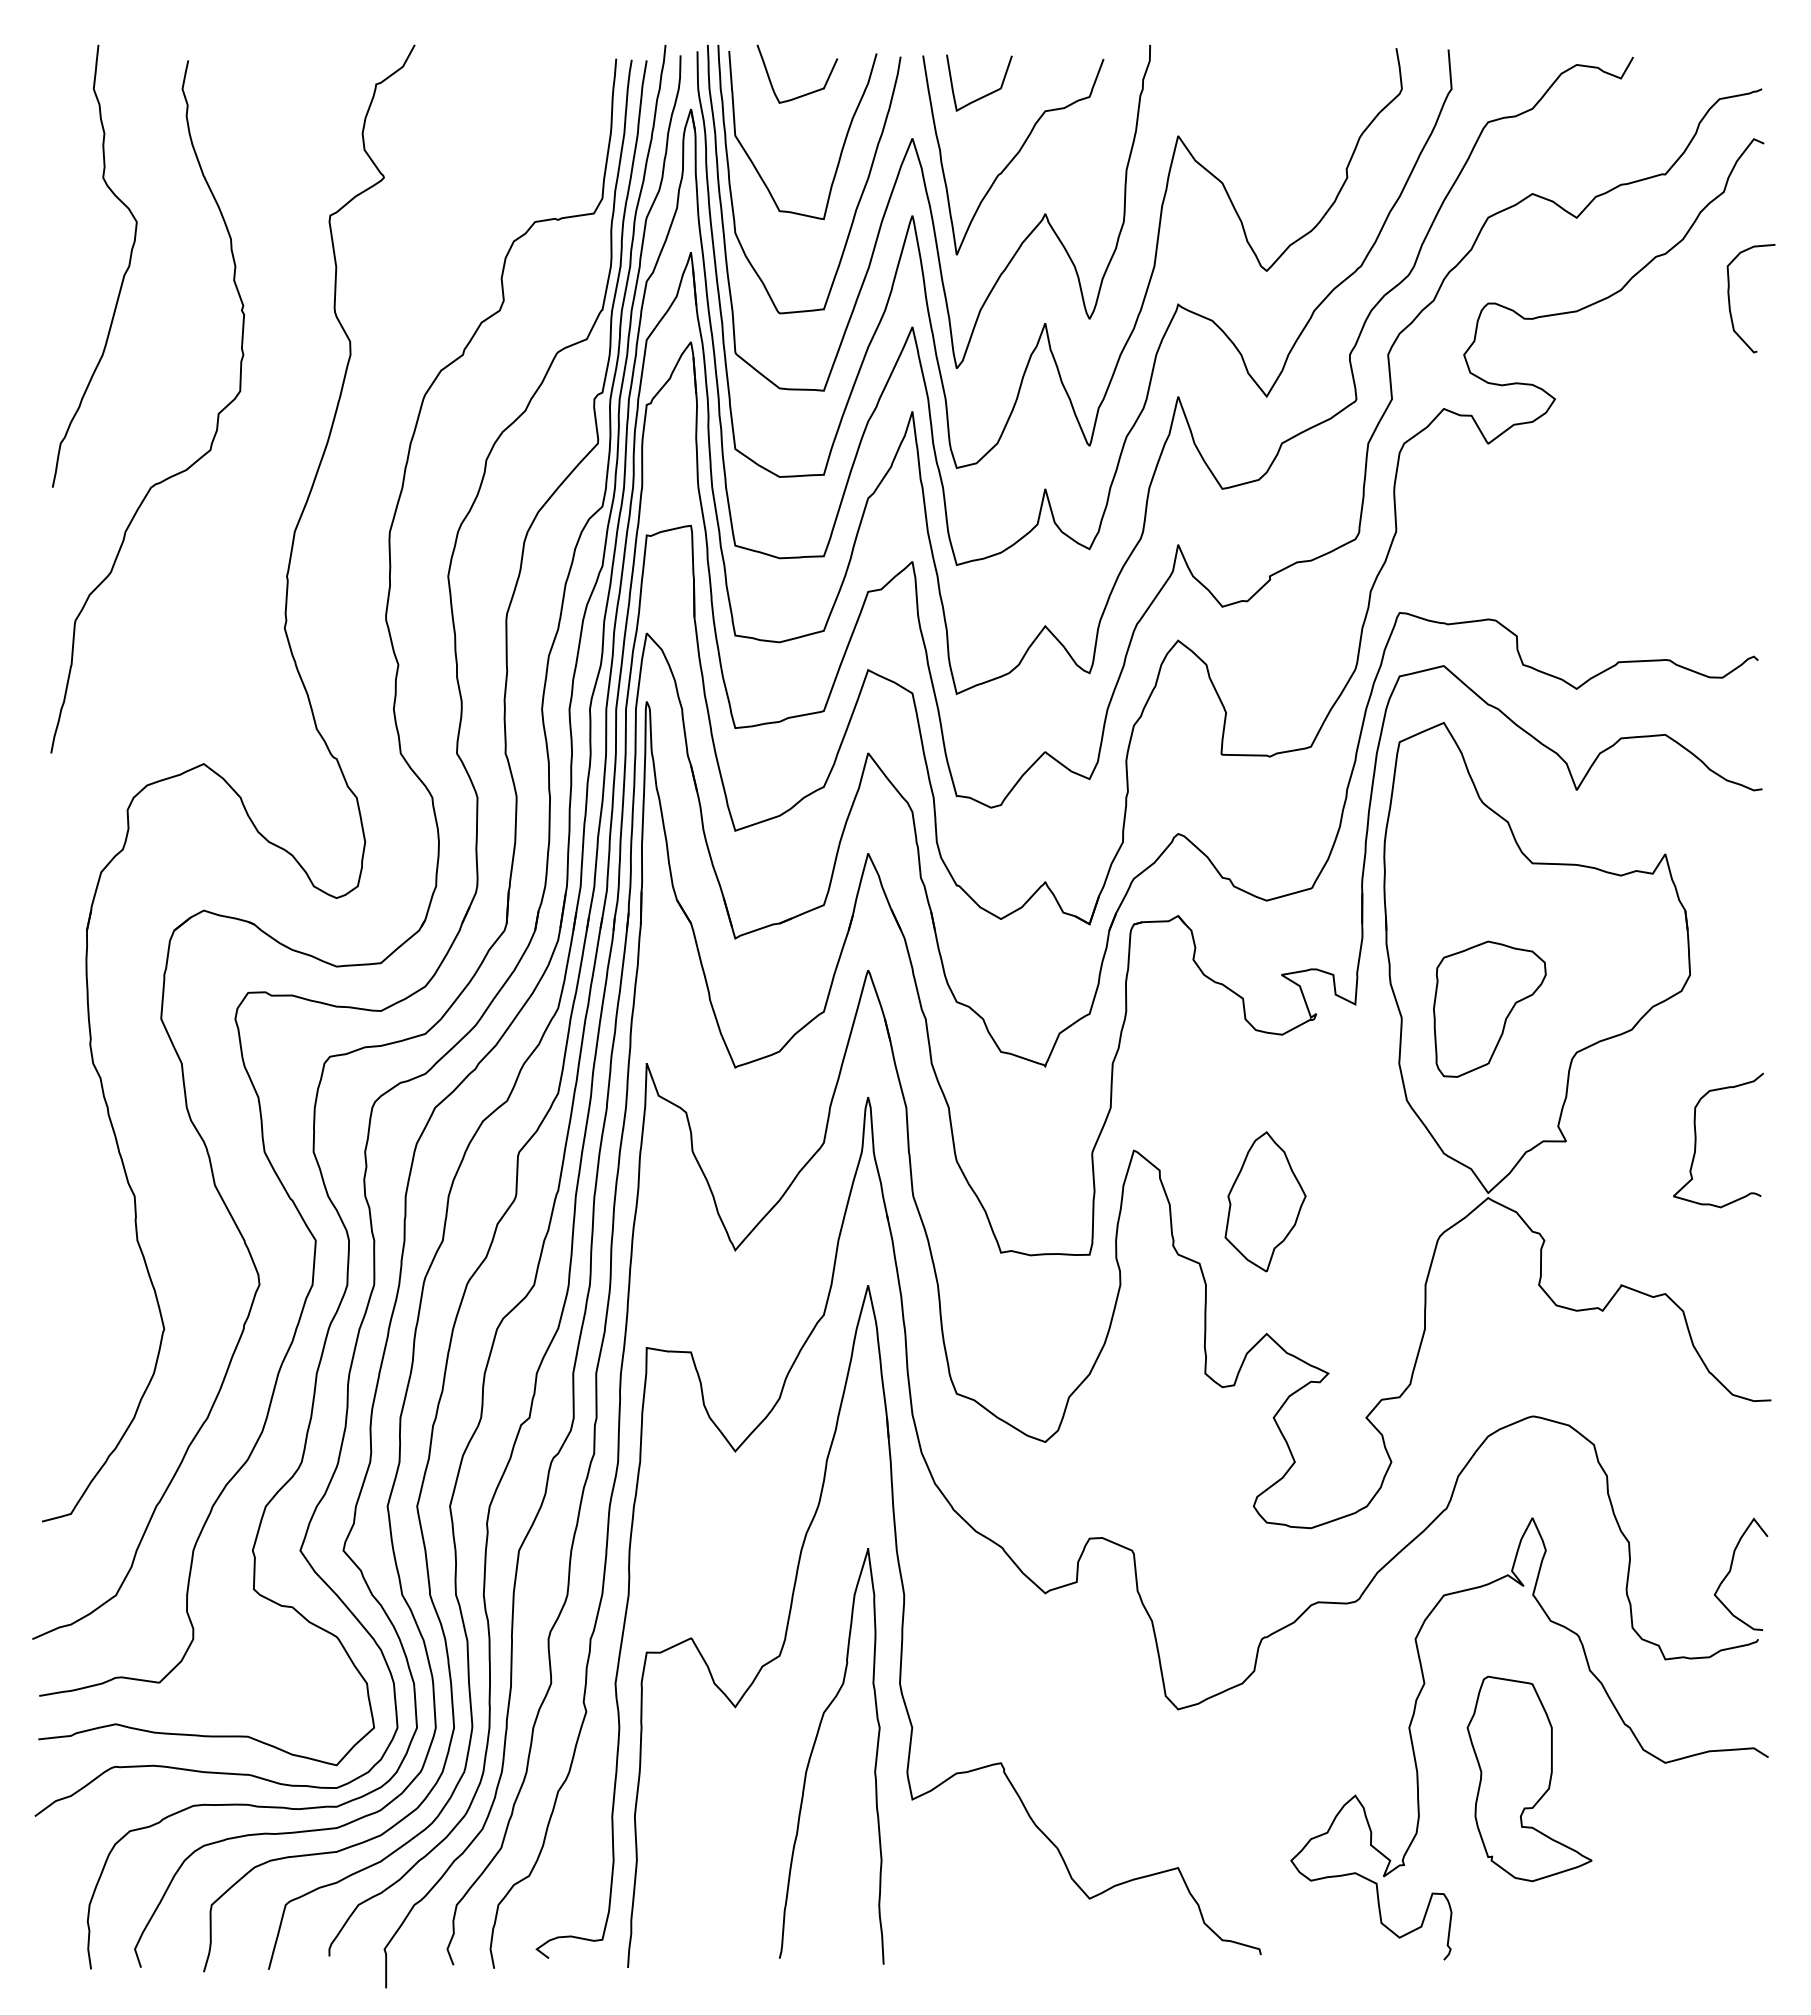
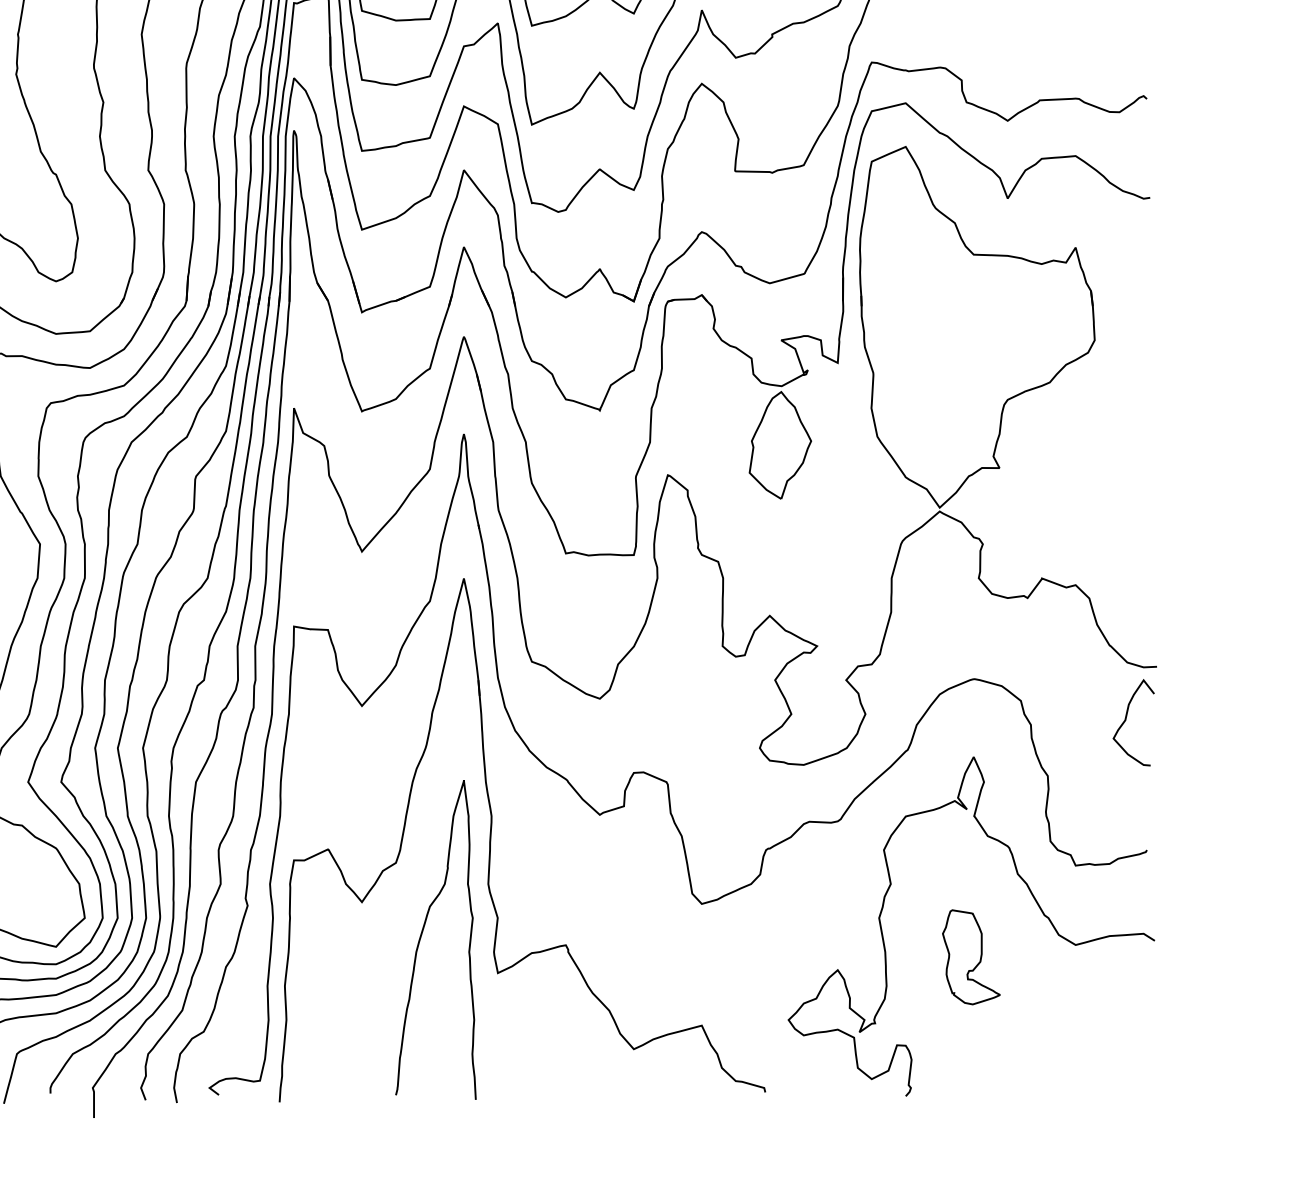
part: (1489, 1008) -> (940, 366), removed
curve: (1696, 1140) -> (1099, 467), removed
part: (1265, 1201) -> (780, 445), moved
curve: (1731, 1570) -> (1126, 719), moved
part: (1529, 1778) -> (971, 956), size x0.6

